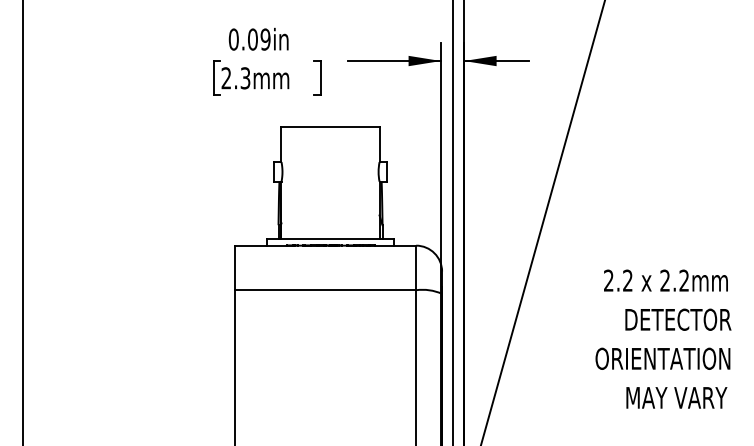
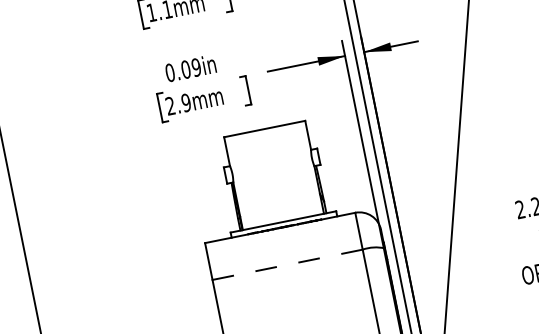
text: (245, 78) -> (186, 103), 2.3mm -> 2.9mm
line: (325, 290) -> (287, 264), solid -> dashed

